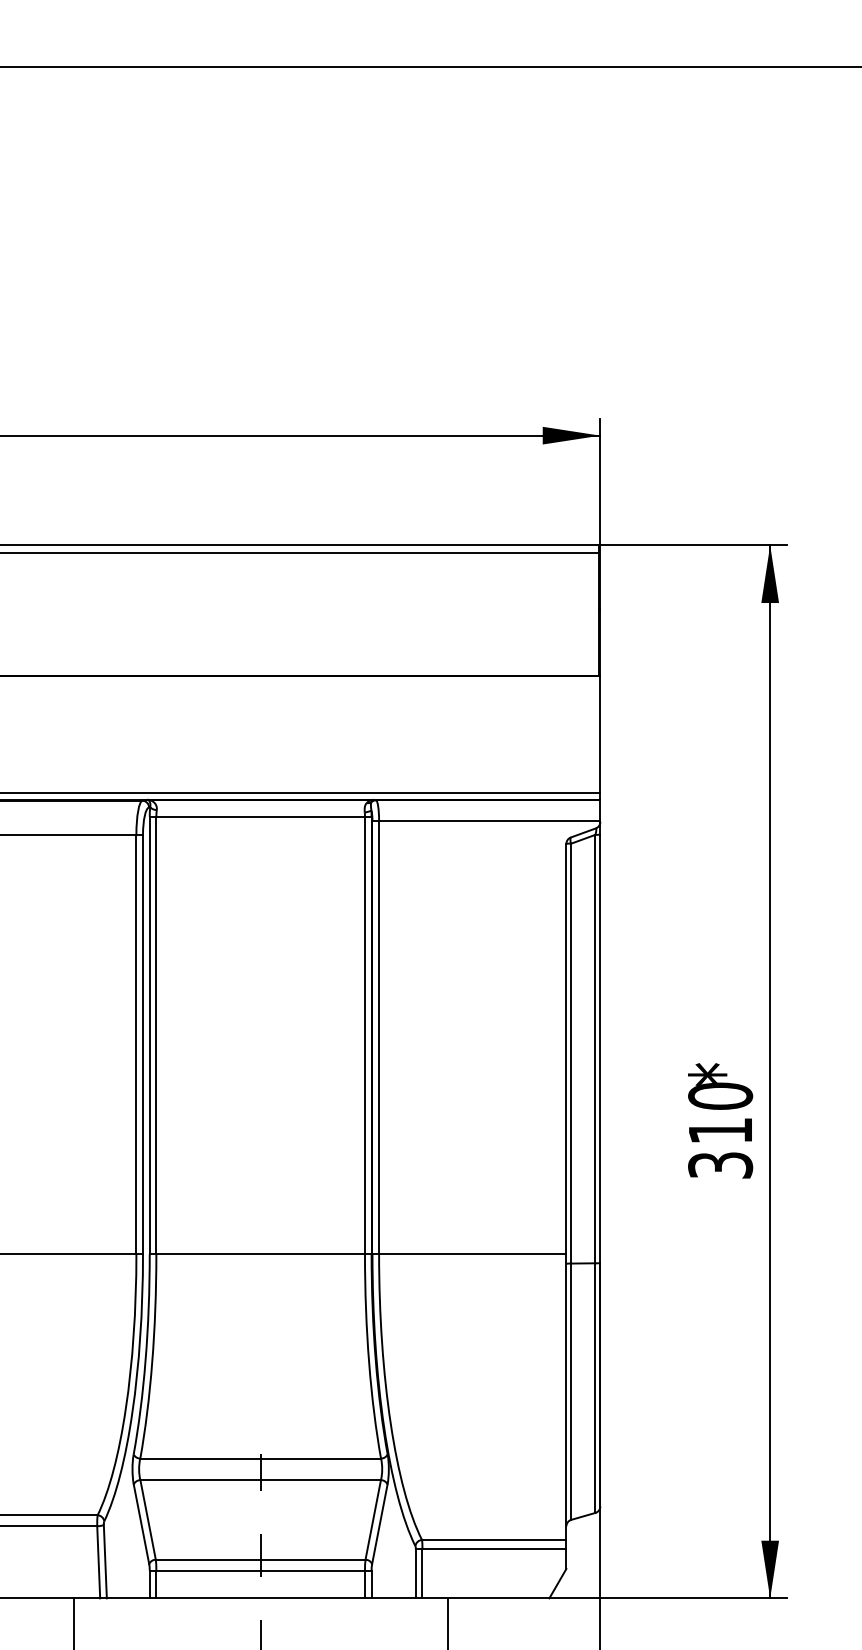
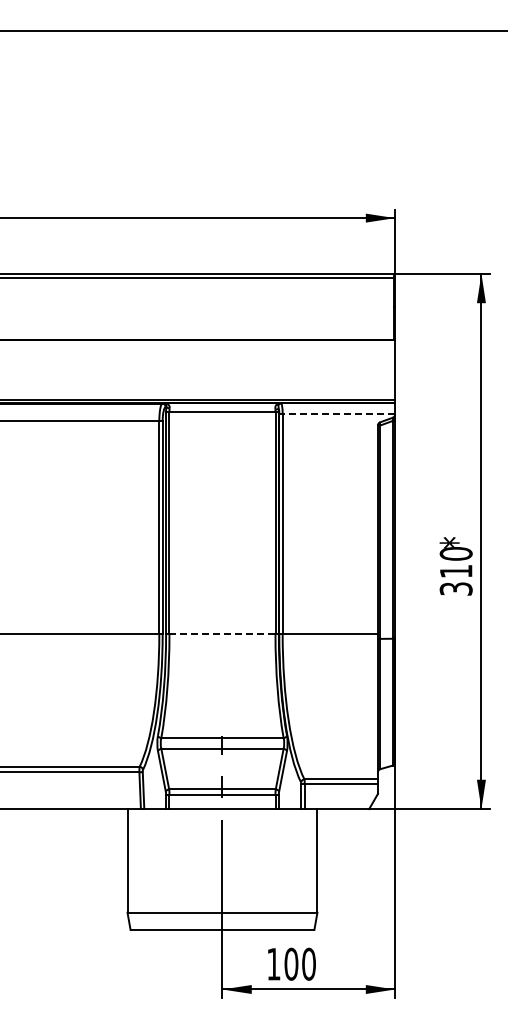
line: (488, 820) -> (338, 413), solid -> dashed
line: (260, 1254) -> (222, 634), solid -> dashed

